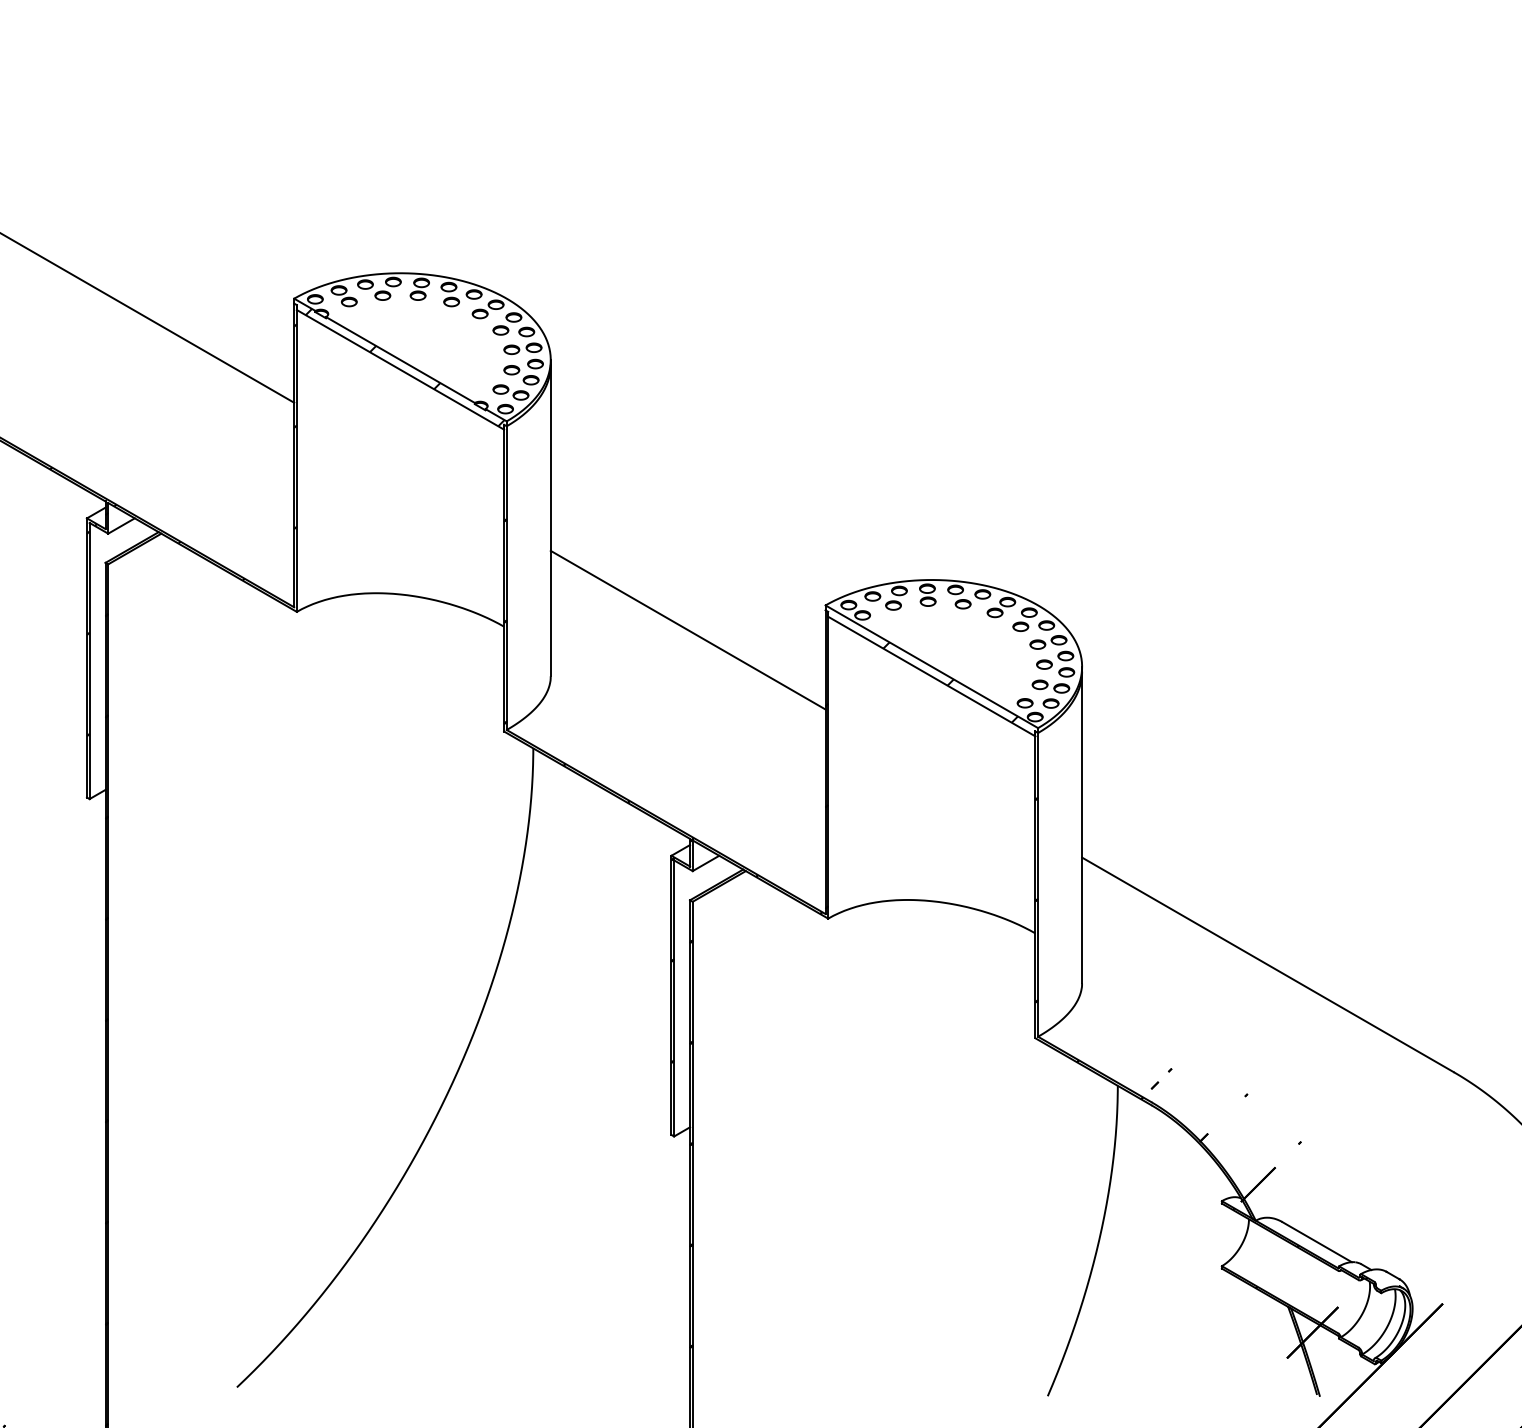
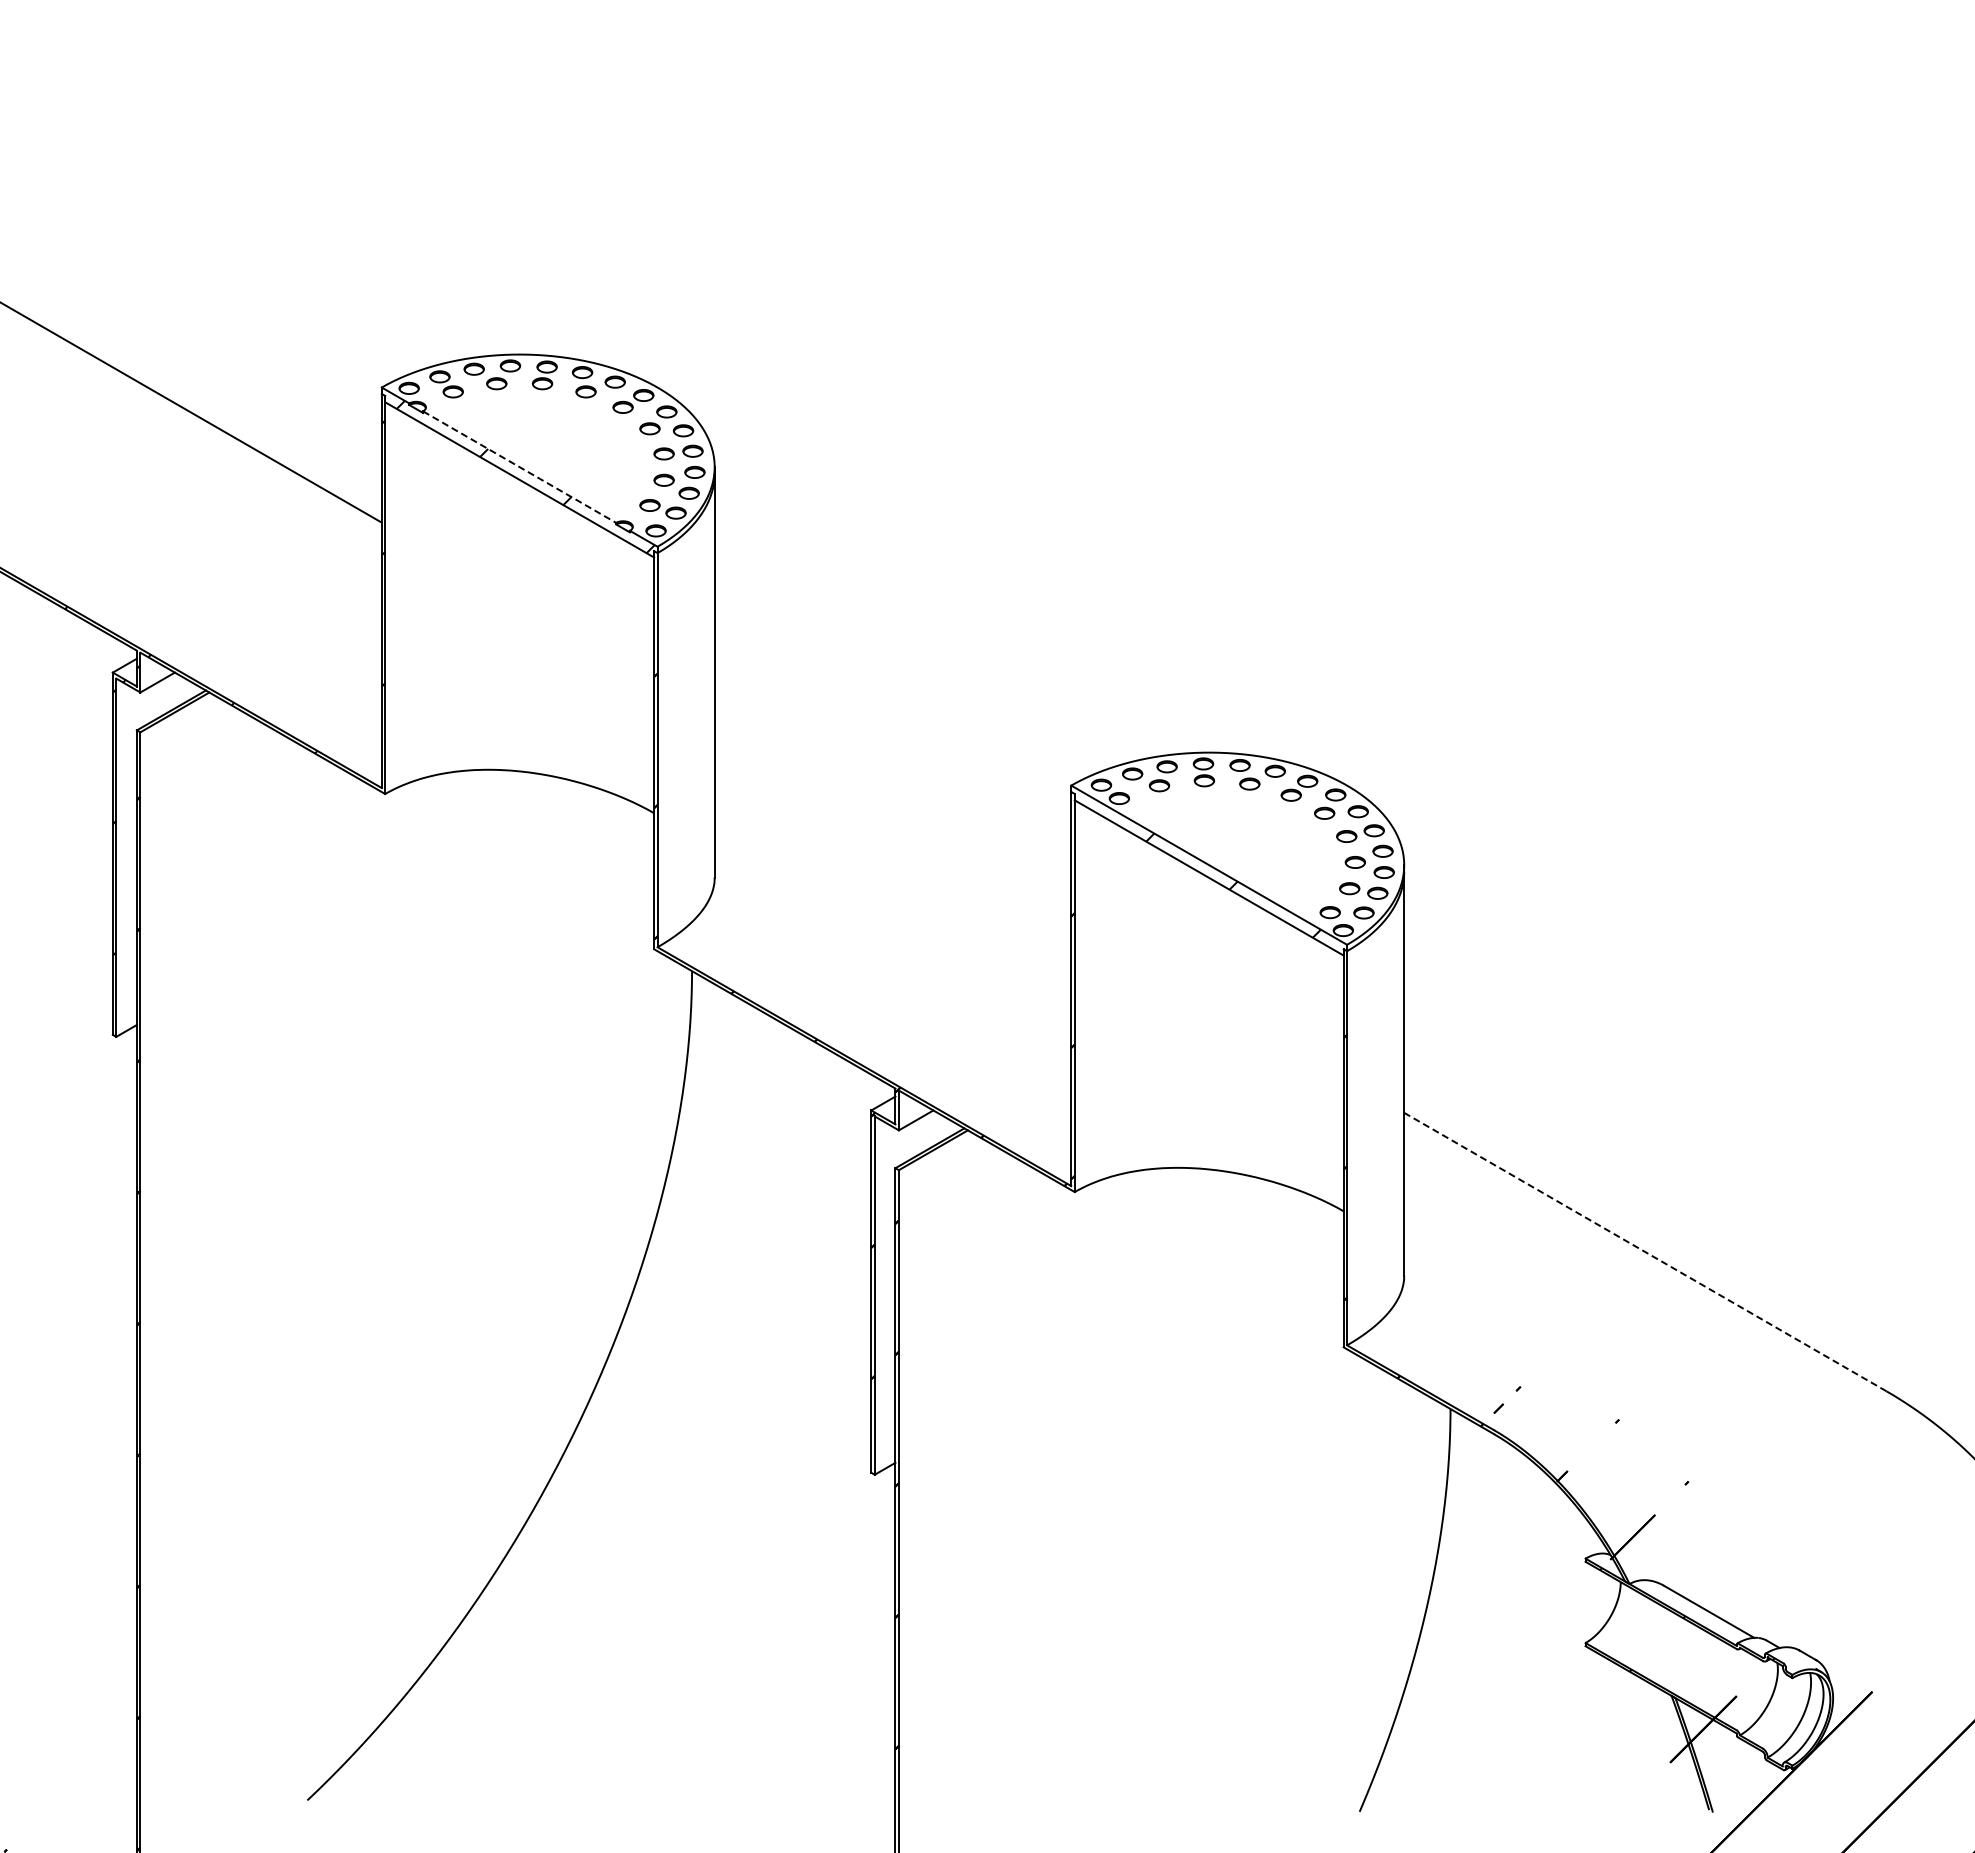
line: (401, 360) -> (520, 467), solid -> dashed
line: (687, 630) -> (892, 817), removed
line: (1267, 964) -> (1644, 1251), solid -> dashed

